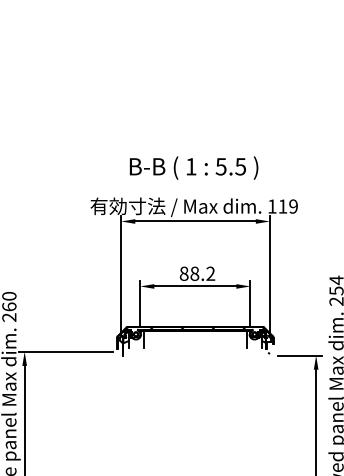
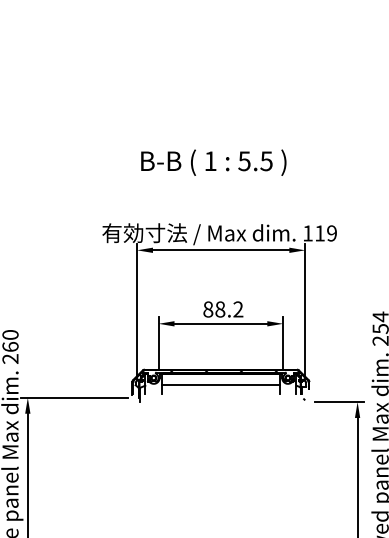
text: (194, 167) -> (214, 162), moved
line: (195, 340) -> (221, 384), added

